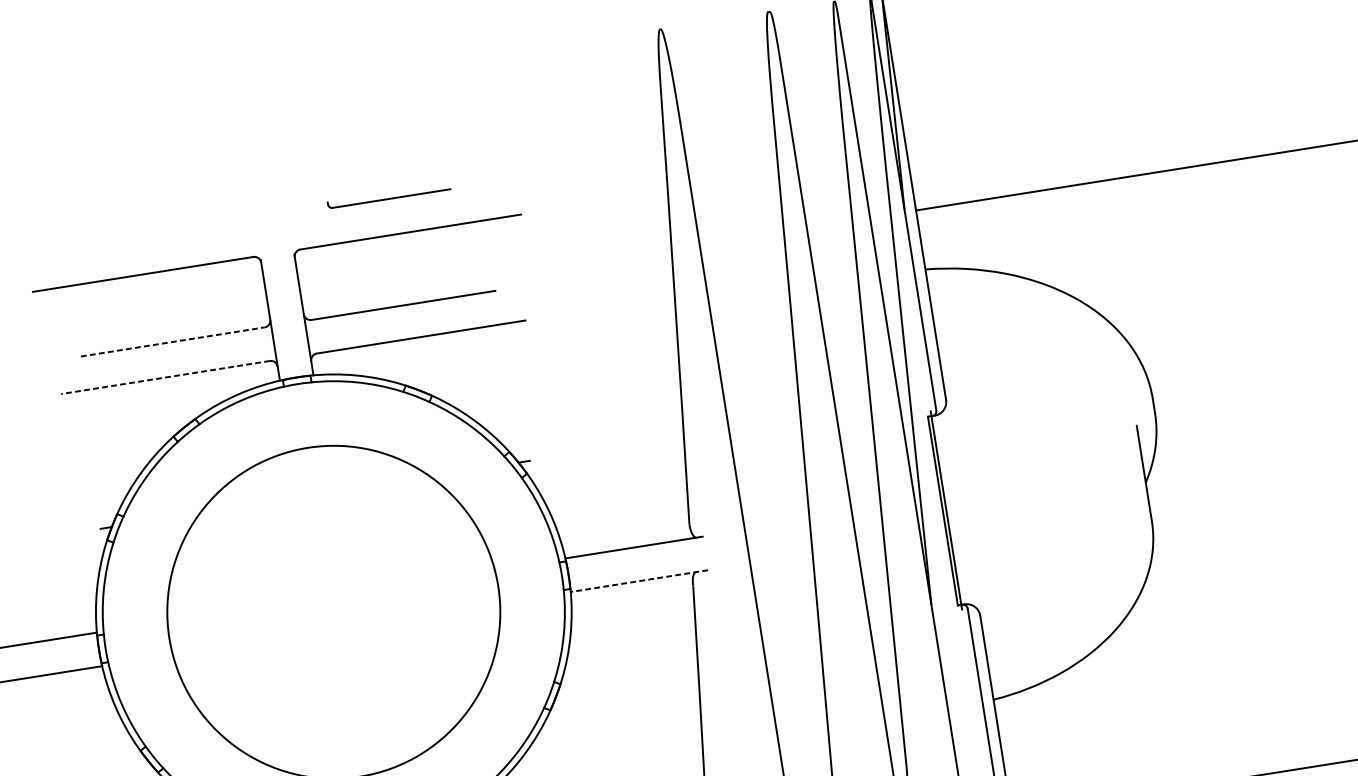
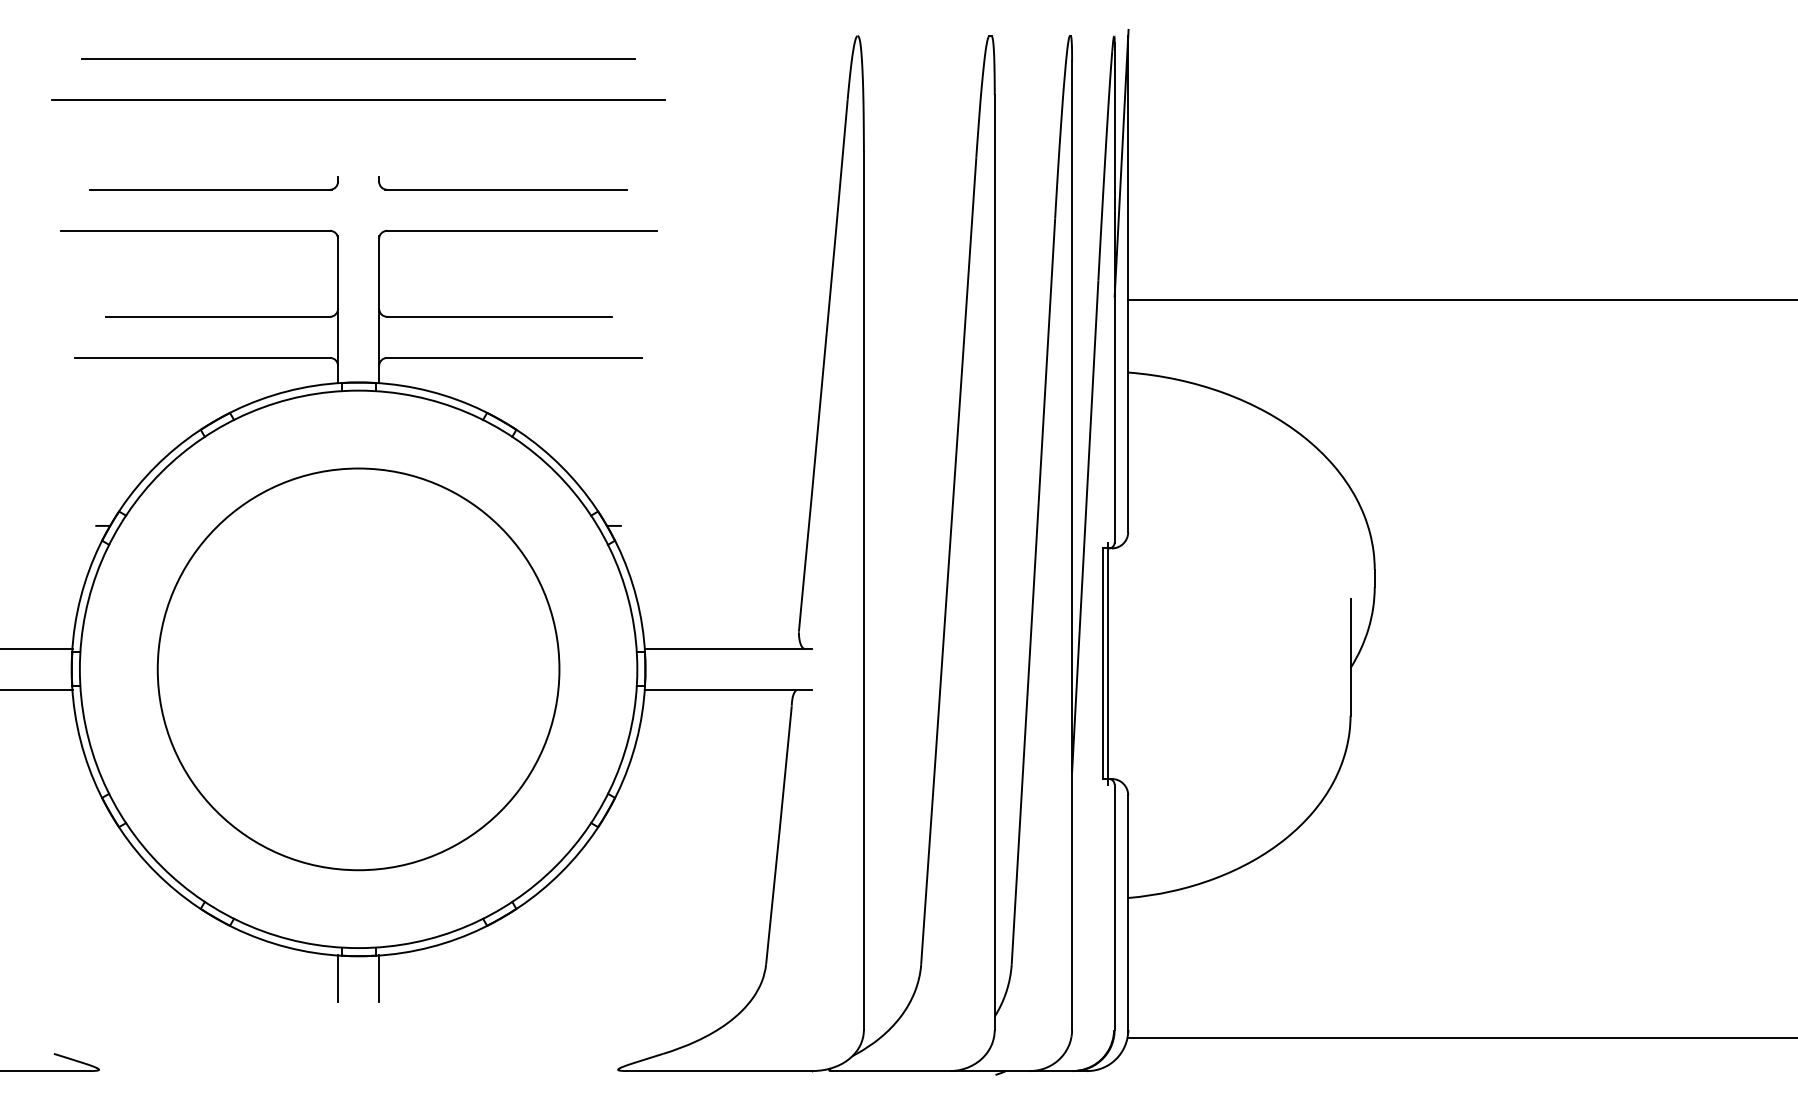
line: (254, 112) -> (358, 58), added
line: (259, 145) -> (358, 99), added
part: (388, 195) -> (502, 183), size x1.67
part: (152, 233) -> (213, 183), added
line: (173, 341) -> (218, 316), dashed -> solid
line: (164, 377) -> (201, 357), dashed -> solid
line: (639, 580) -> (728, 689), dashed -> solid

